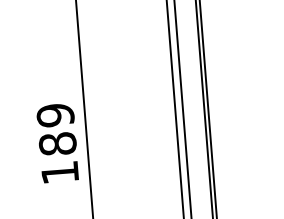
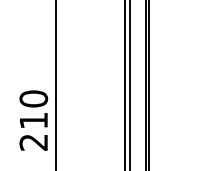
text: (57, 143) -> (33, 120), 189 -> 210

